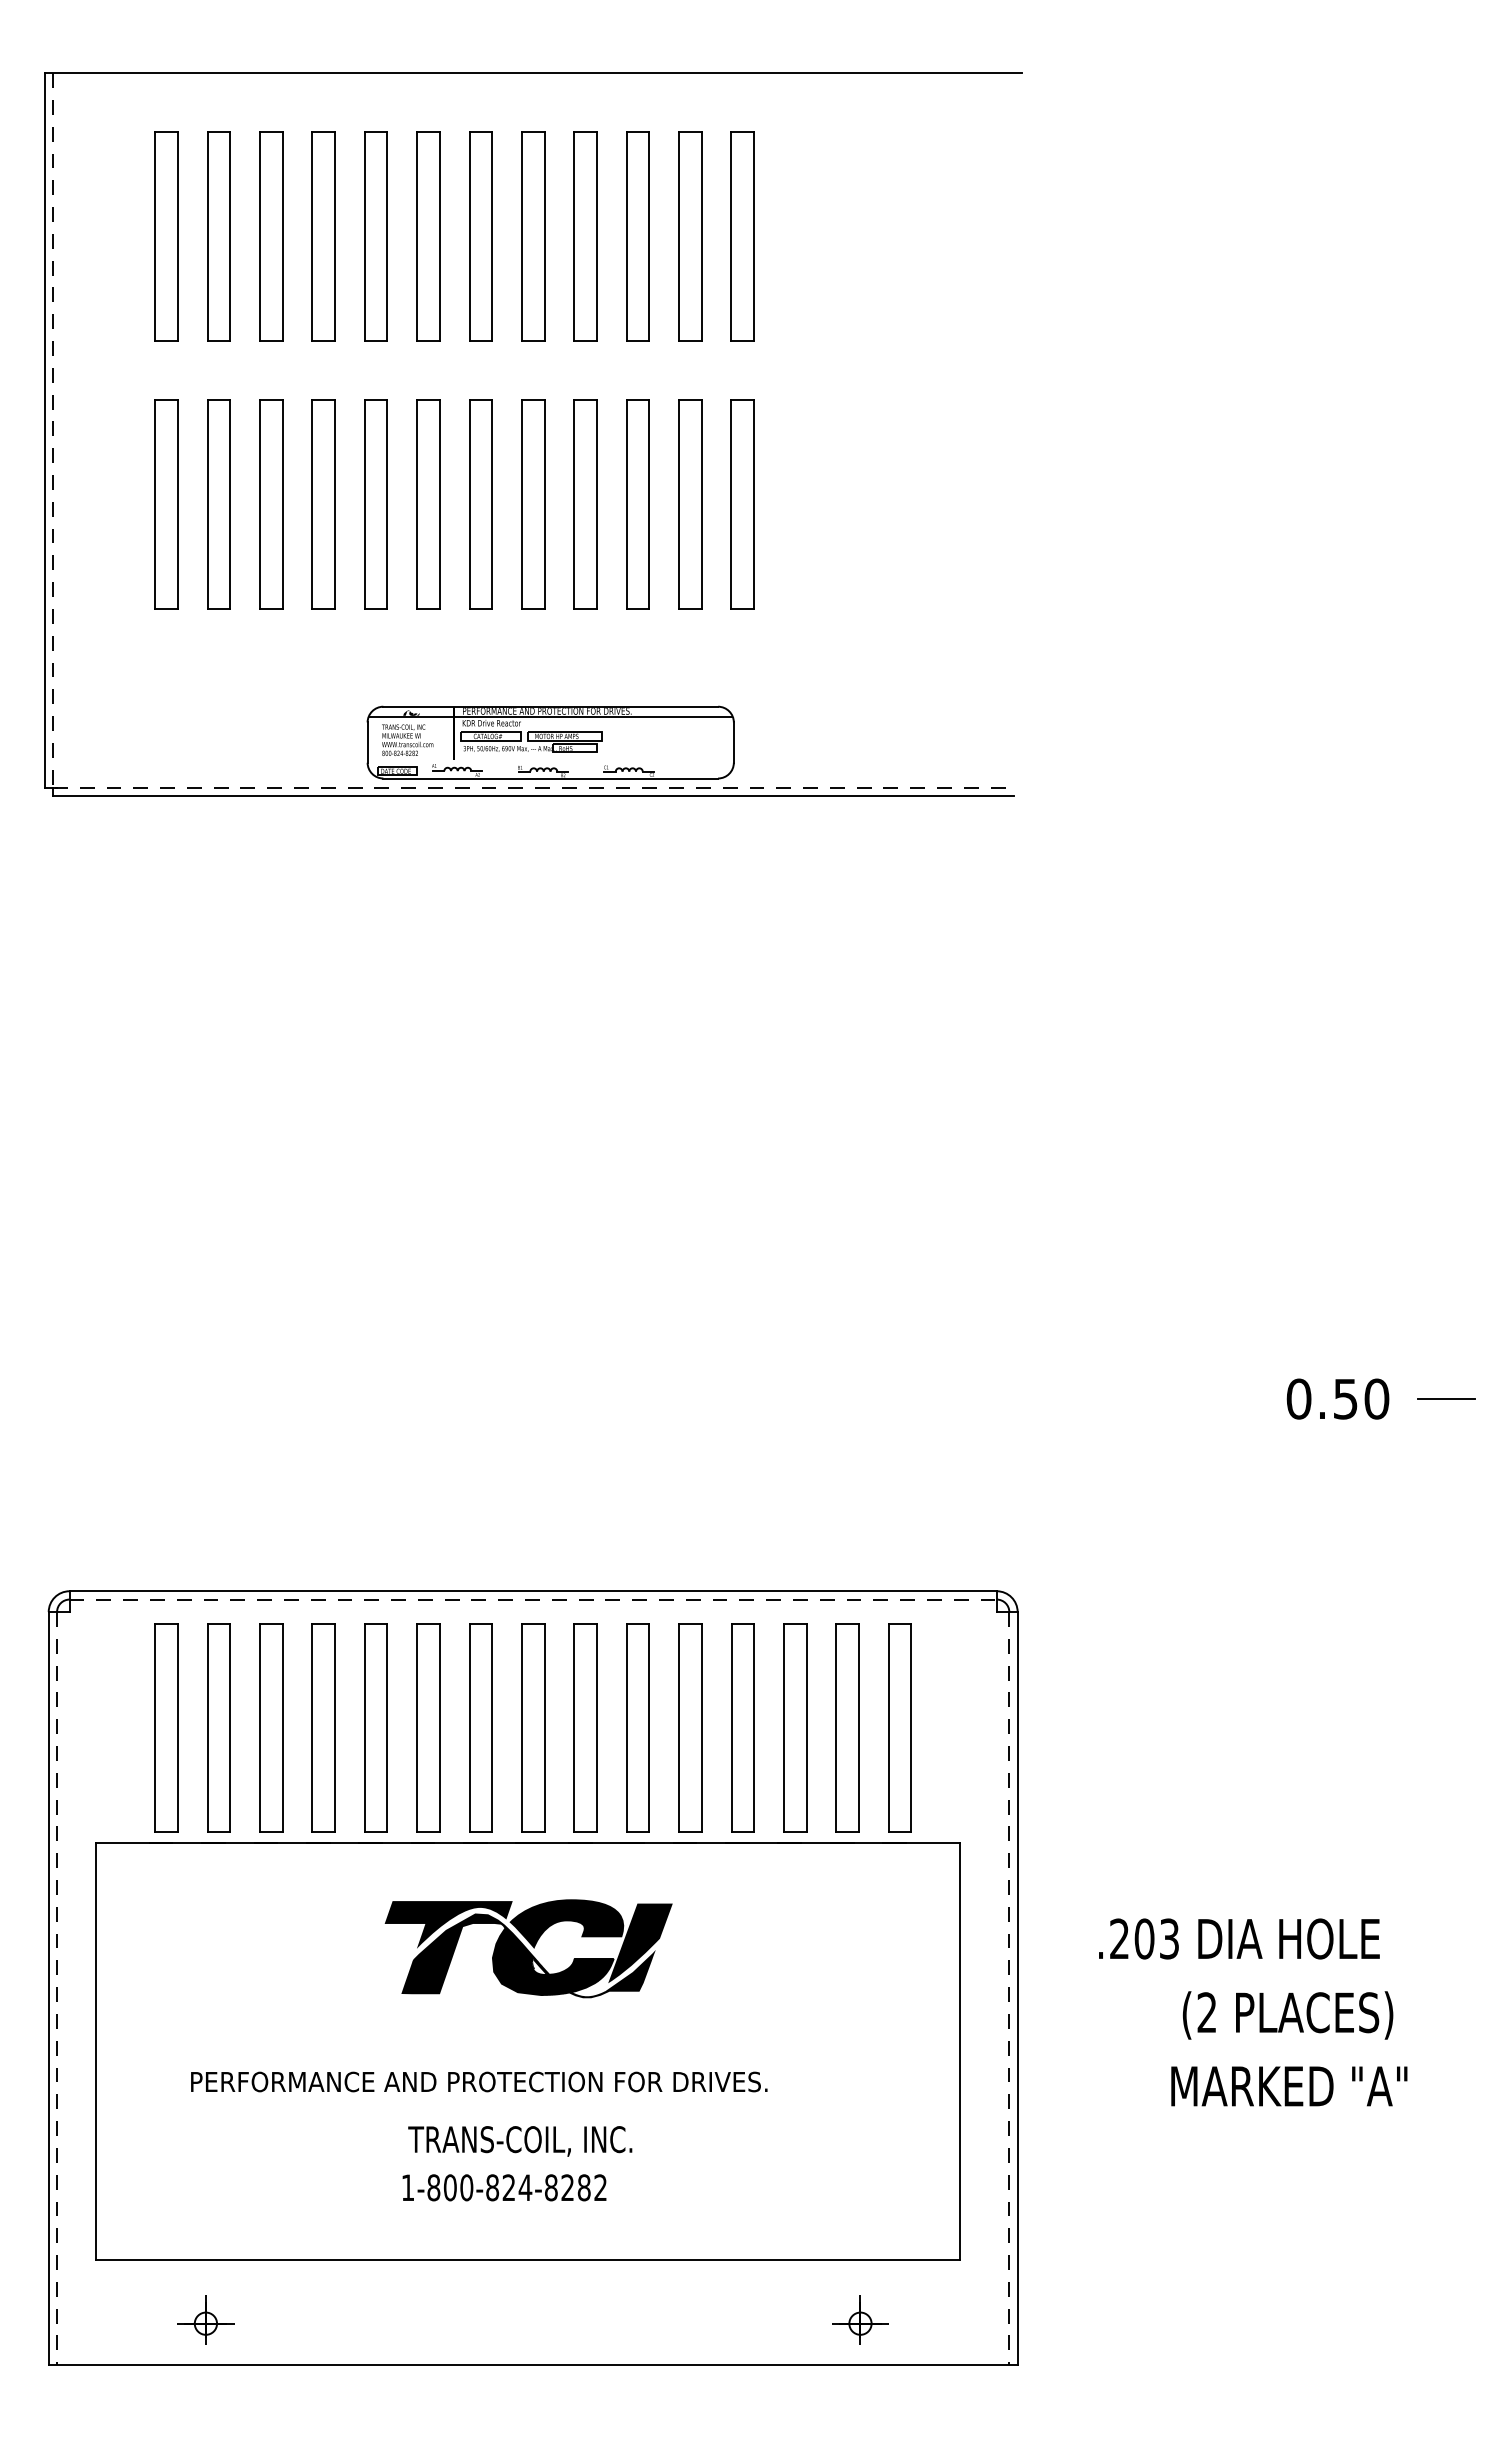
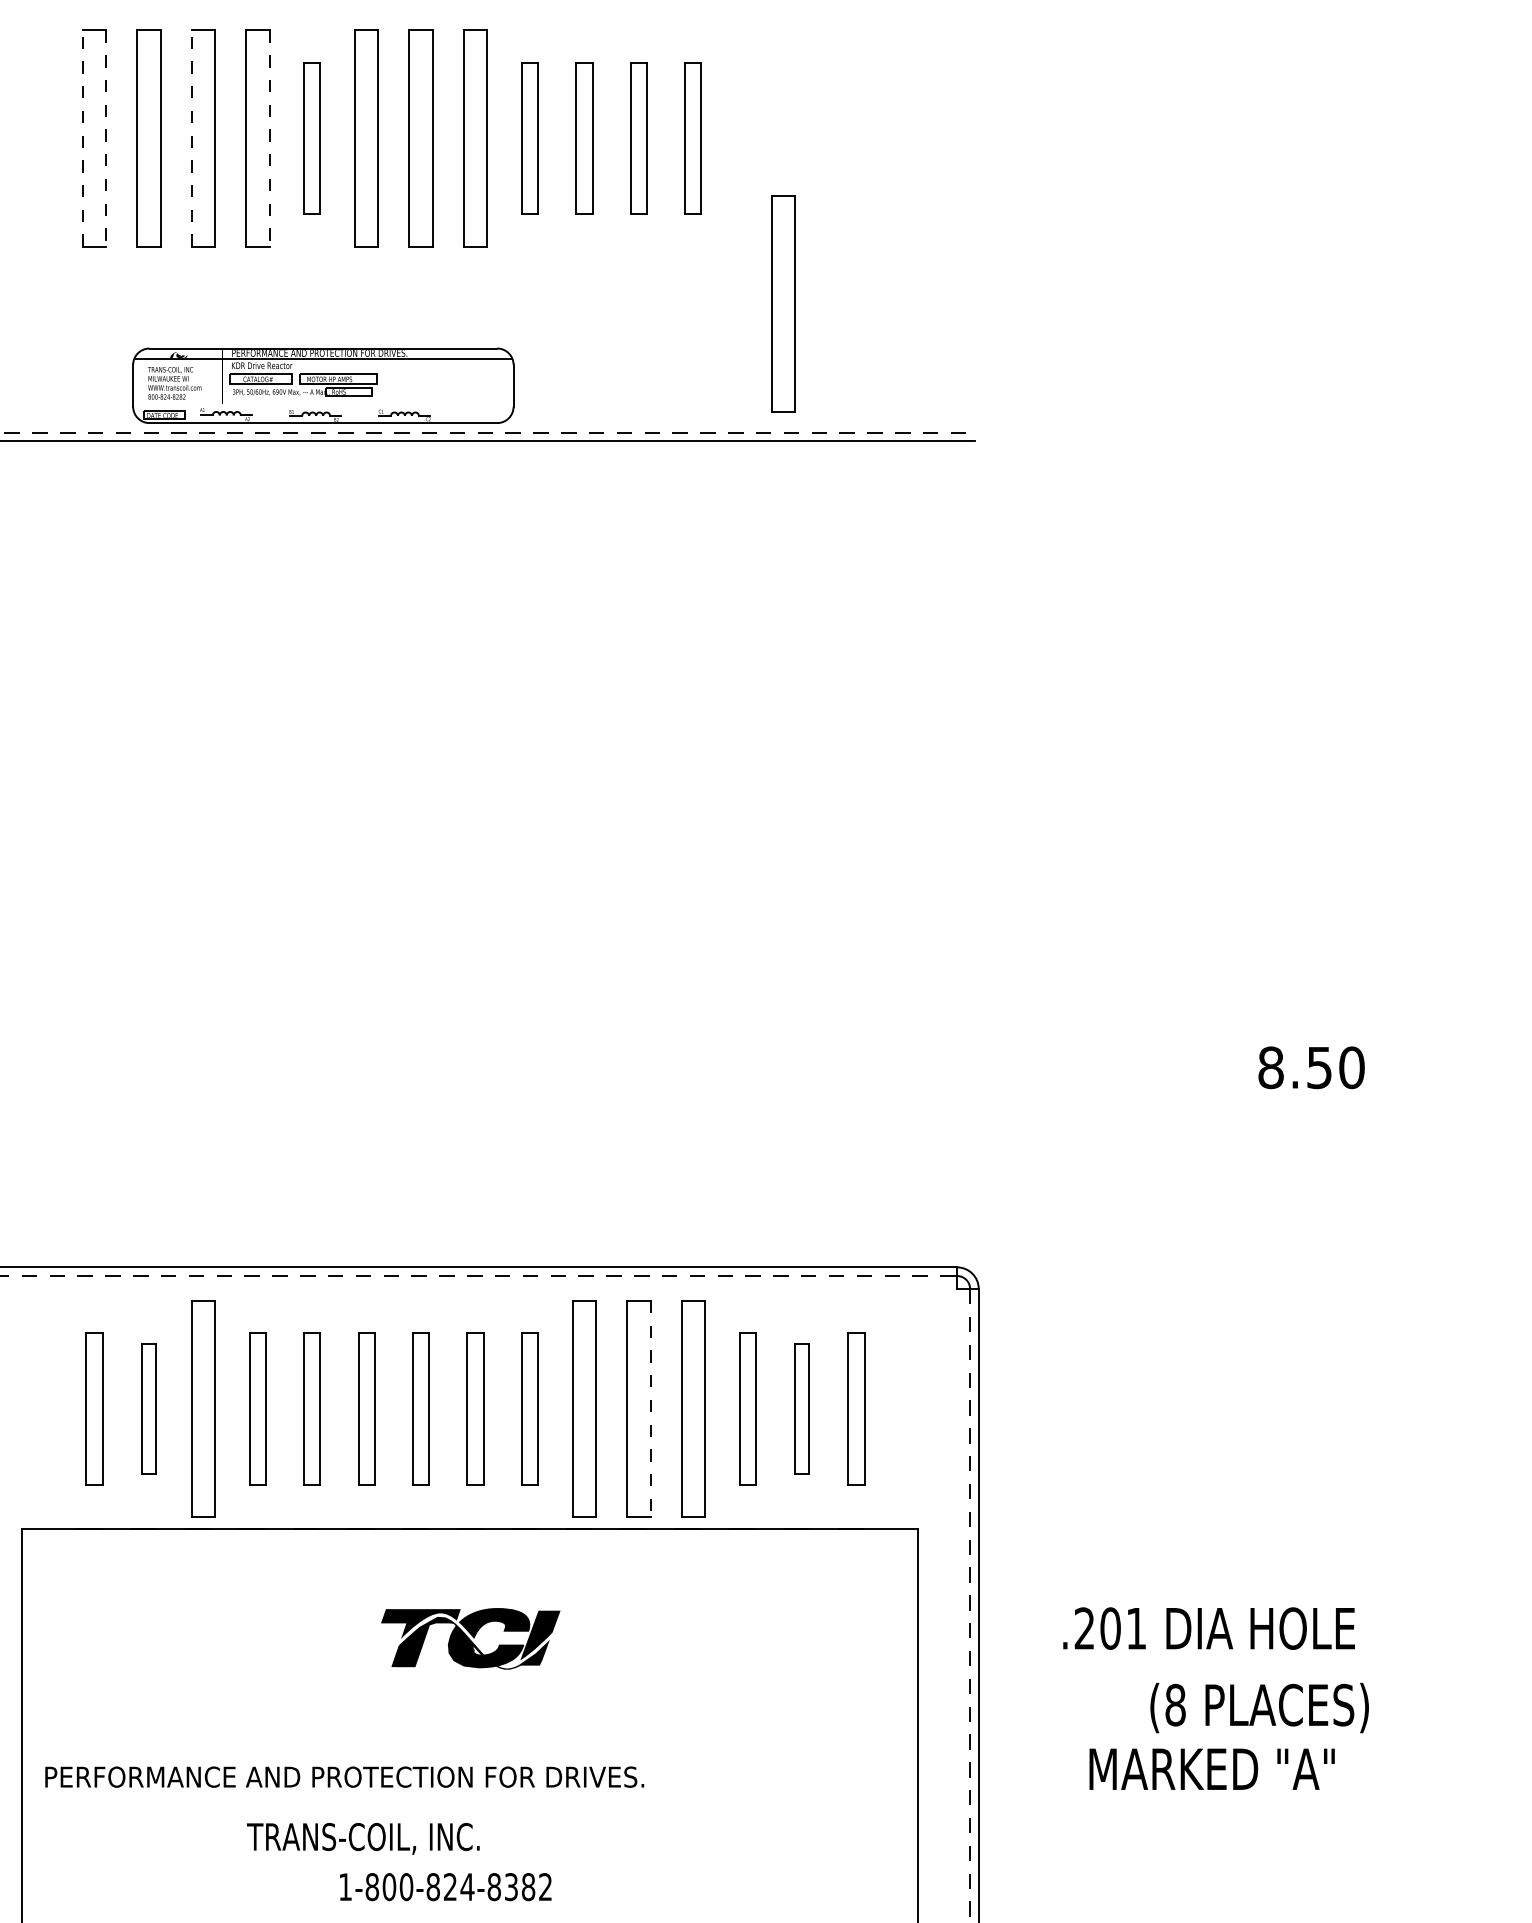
line: (155, 504) -> (83, 138), solid -> dashed
line: (259, 504) -> (191, 138), solid -> dashed
part: (375, 504) -> (311, 138), size x0.7
part: (585, 504) -> (529, 138), size x0.7
part: (637, 504) -> (583, 138), size x0.7
part: (690, 504) -> (638, 138), size x0.7
part: (742, 504) -> (692, 138), size x0.7
line: (177, 505) -> (106, 139), solid -> dashed
line: (334, 505) -> (269, 139), solid -> dashed
part: (829, 663) -> (783, 303), added
part: (550, 742) -> (323, 385), moved
text: (1298, 1398) -> (1270, 1067), 0.50 -> 8.50
line: (1446, 1399) -> (1424, 1068), removed
part: (166, 1727) -> (94, 1408), size x0.7
part: (218, 1727) -> (148, 1408), size x0.6
part: (323, 1727) -> (257, 1408), size x0.7
part: (375, 1727) -> (311, 1408), size x0.7
part: (428, 1727) -> (366, 1408), size x0.7
part: (480, 1727) -> (420, 1408), size x0.7
part: (533, 1727) -> (475, 1408), size x0.7
part: (585, 1727) -> (529, 1408), size x0.7
part: (795, 1727) -> (747, 1408), size x0.7
part: (847, 1727) -> (802, 1408), size x0.6
part: (899, 1727) -> (856, 1408), size x0.7
line: (701, 1728) -> (650, 1409), solid -> dashed
text: (1169, 1938) -> (1136, 1628), .203 -> .201
part: (528, 1948) -> (470, 1638), size x0.6
text: (1206, 2012) -> (1174, 1704), (2 -> (8
text: (479, 2081) -> (344, 1776), moved
text: (1289, 2086) -> (1212, 1769), moved
text: (520, 2141) -> (363, 1838), moved
text: (567, 2187) -> (511, 1886), 1-800-824-8282 -> 1-800-824-8382

